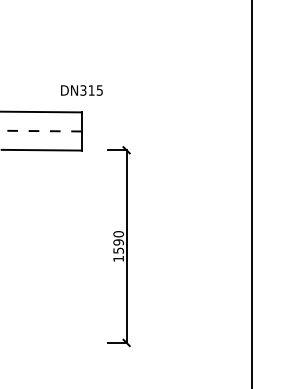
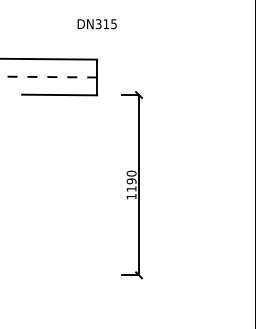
text: (81, 90) -> (96, 24), moved
text: (118, 250) -> (131, 188), 1590 -> 1190

